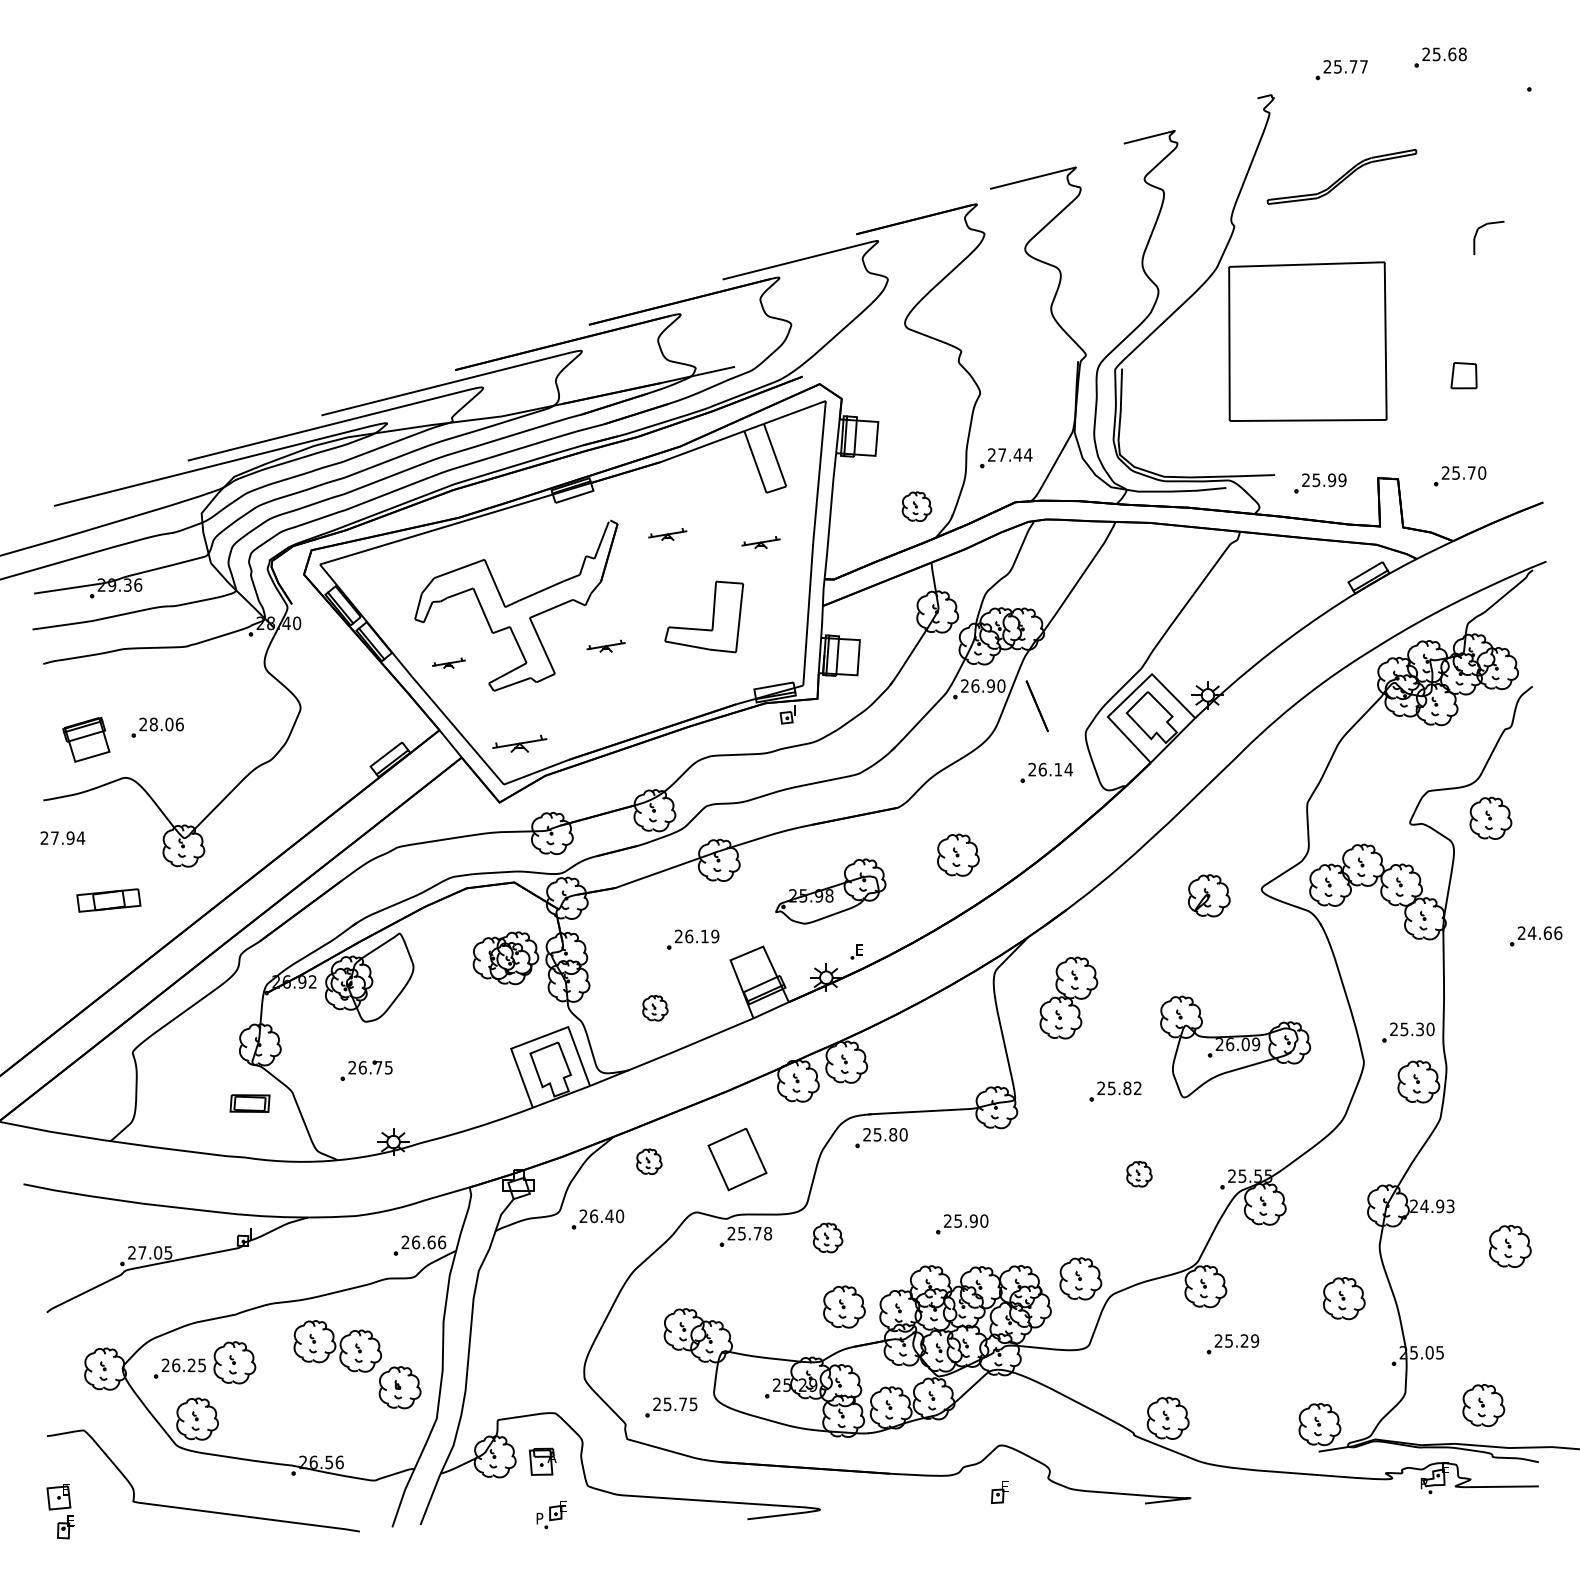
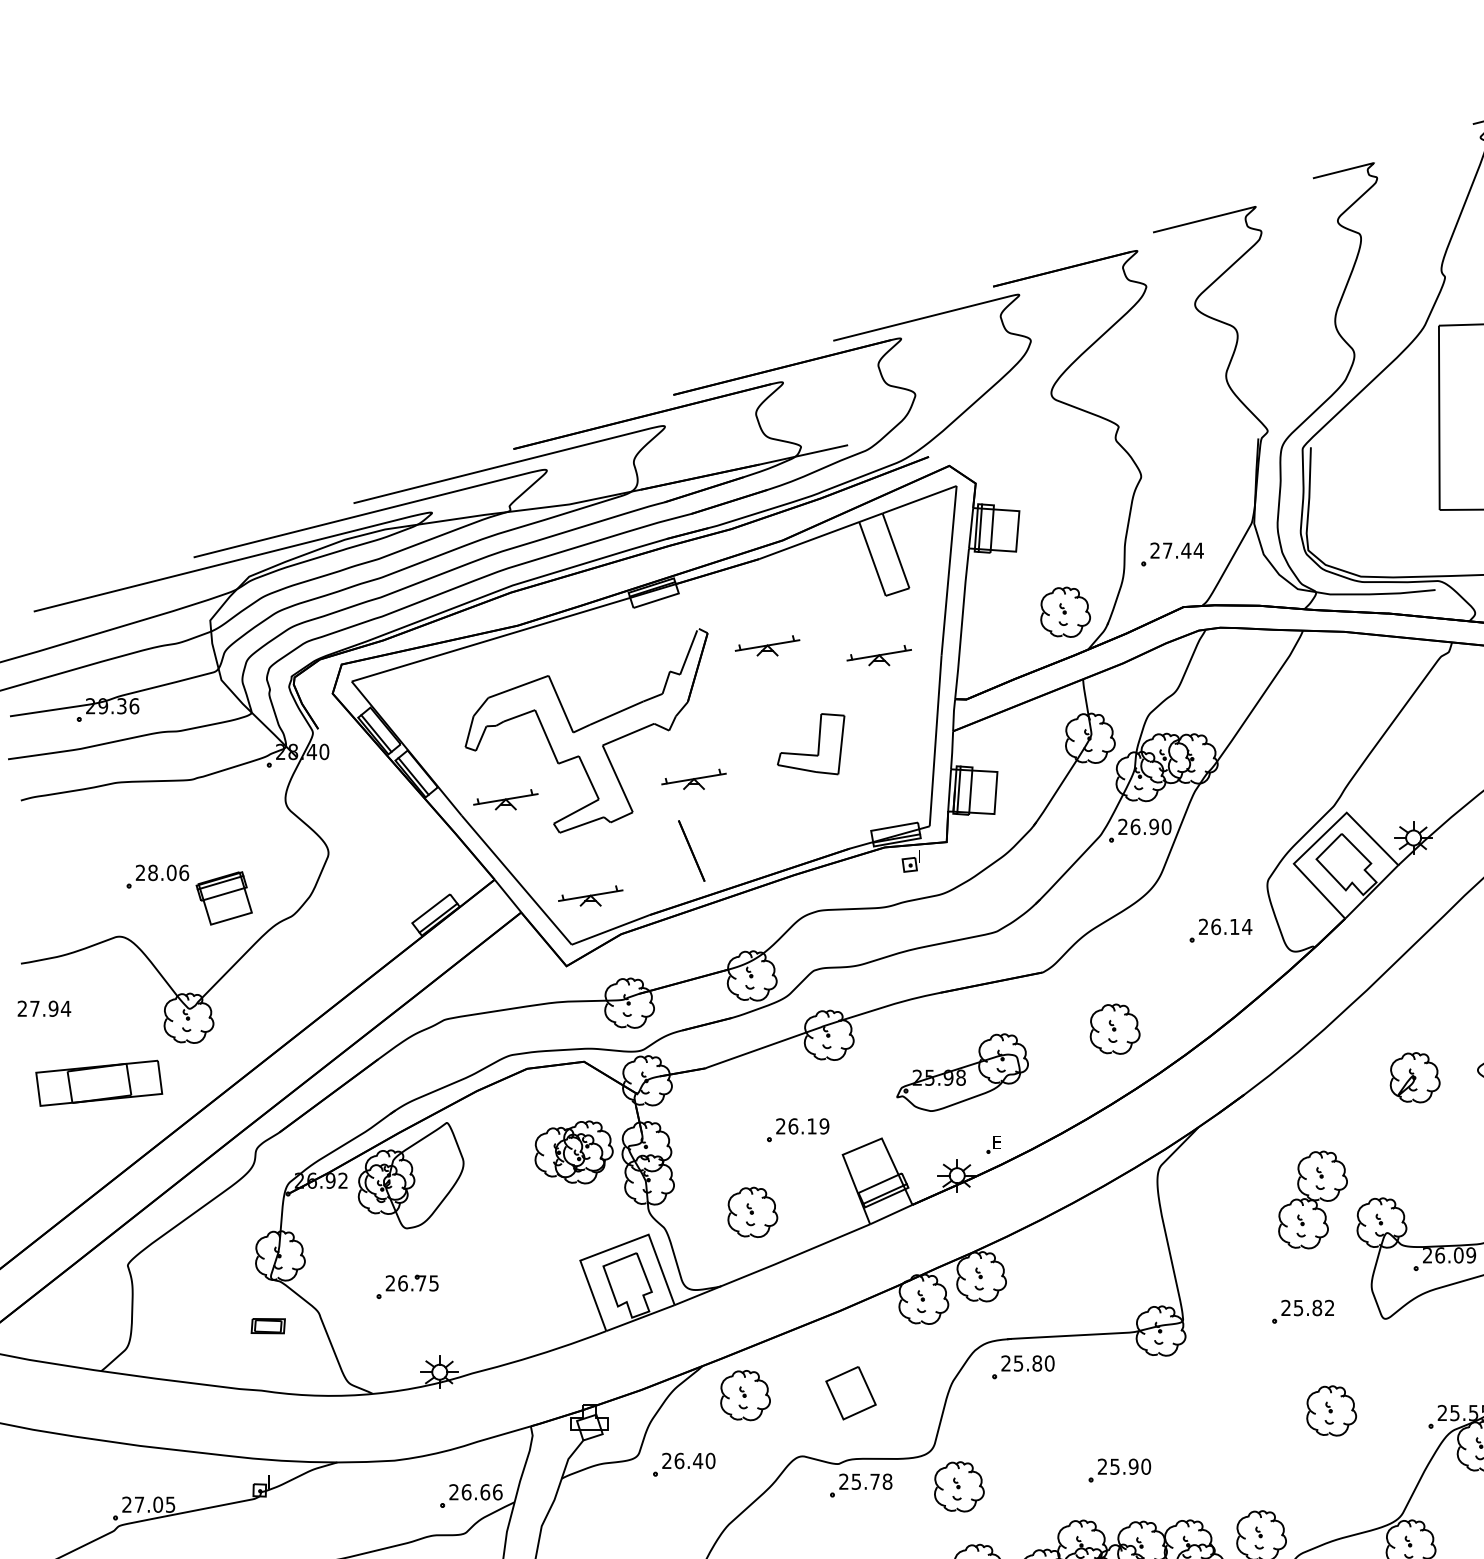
part: (916, 506) -> (1065, 612), size x1.43
part: (667, 534) -> (767, 645), size x1.43
part: (760, 542) -> (878, 655), size x1.43
part: (703, 616) -> (810, 743), size x0.71
part: (605, 646) -> (693, 779), size x1.43
part: (448, 663) -> (505, 799), size x1.67
line: (1036, 705) -> (690, 850), moved
part: (86, 739) -> (224, 897), moved
part: (108, 900) -> (98, 1083), size x1.67
part: (1068, 997) -> (1312, 1199), moved
part: (655, 1007) -> (752, 1211), size x1.67
part: (250, 1103) -> (268, 1326), size x0.71
part: (737, 1159) -> (851, 1393), size x0.71
part: (649, 1161) -> (745, 1395), size x1.67
part: (1139, 1173) -> (1331, 1409), size x1.67
part: (827, 1237) -> (958, 1486), size x1.43

